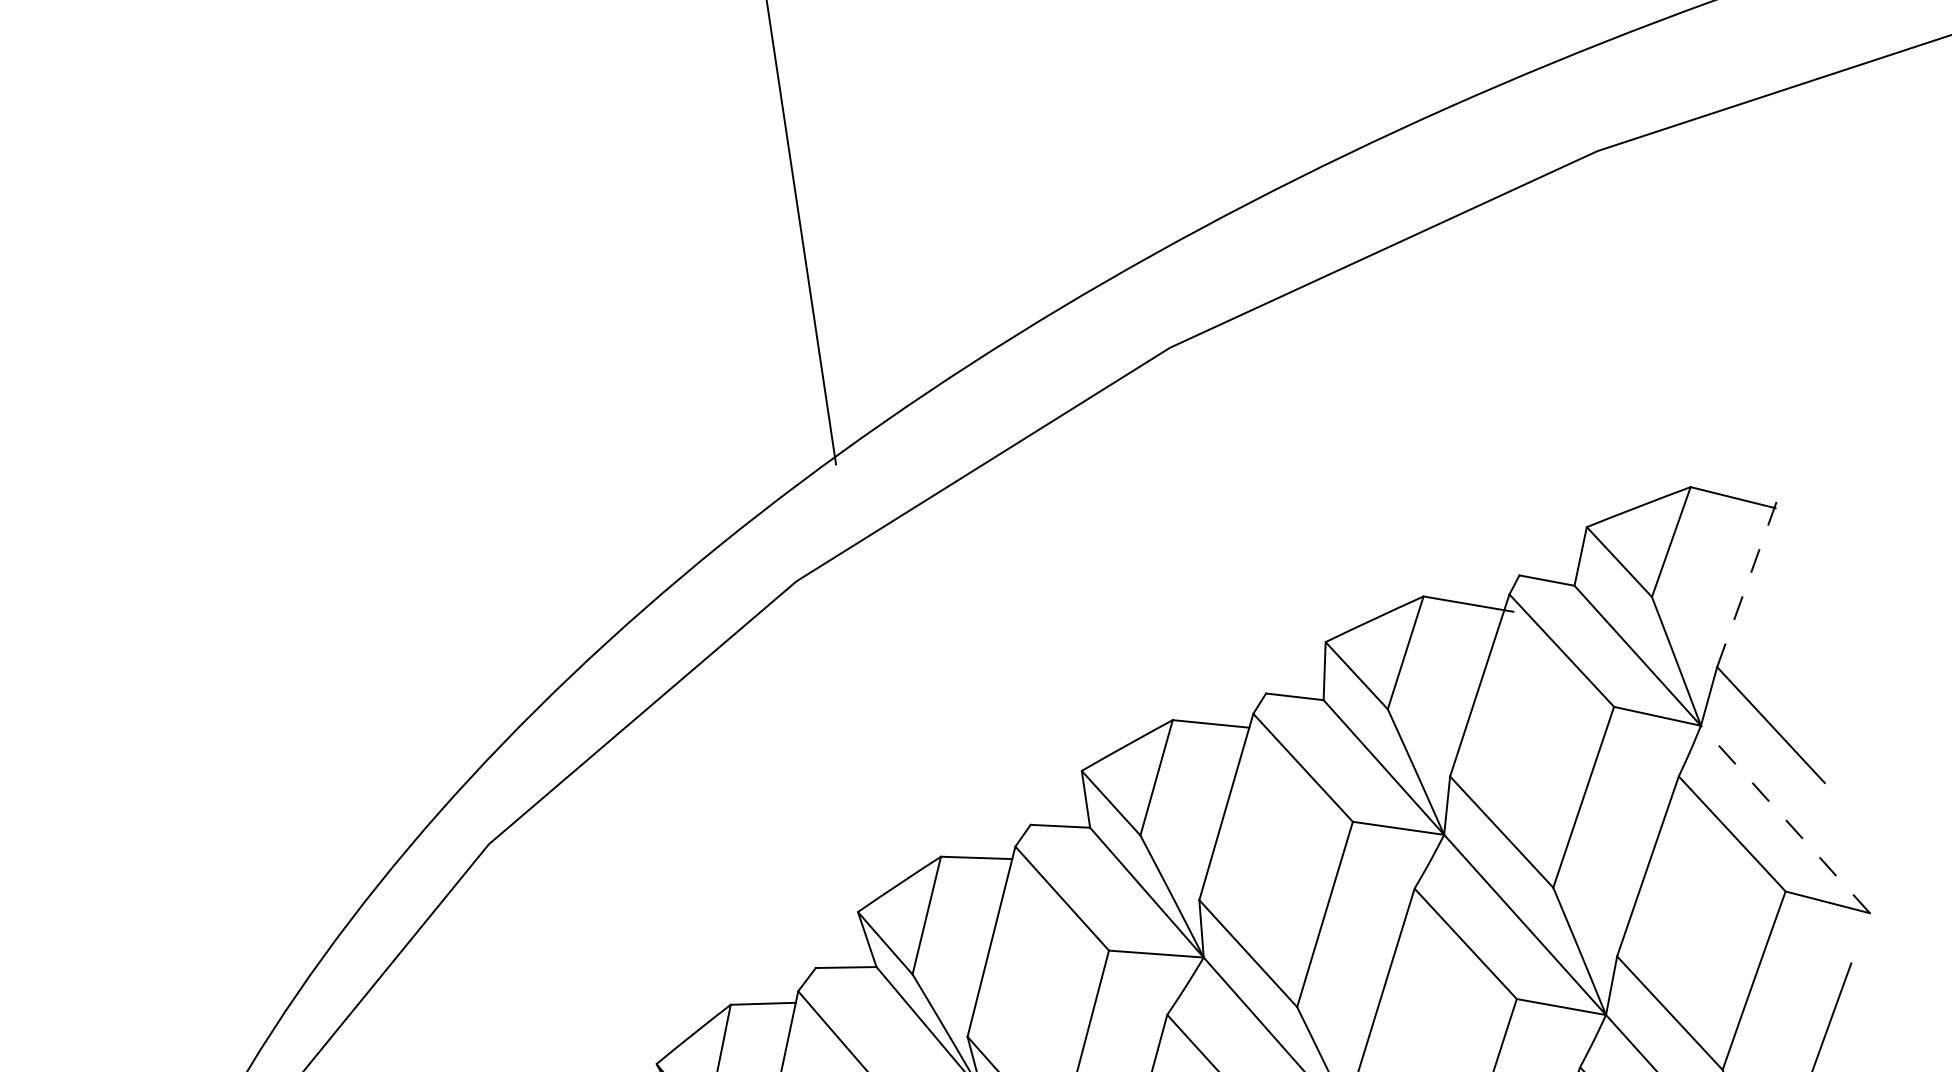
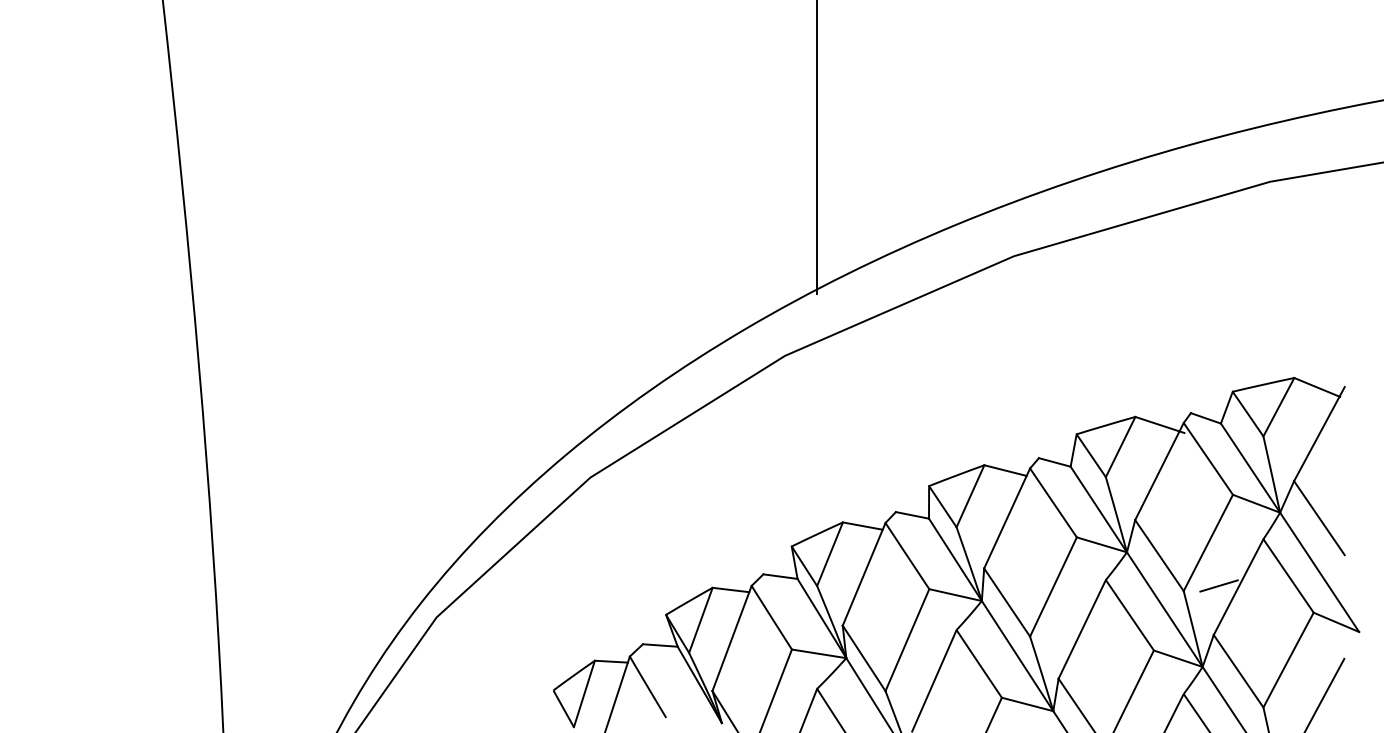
line: (1749, 577) -> (1319, 433), dashed -> solid
line: (1785, 819) -> (1319, 572), dashed -> solid
line: (1612, 868) -> (1218, 585), added

